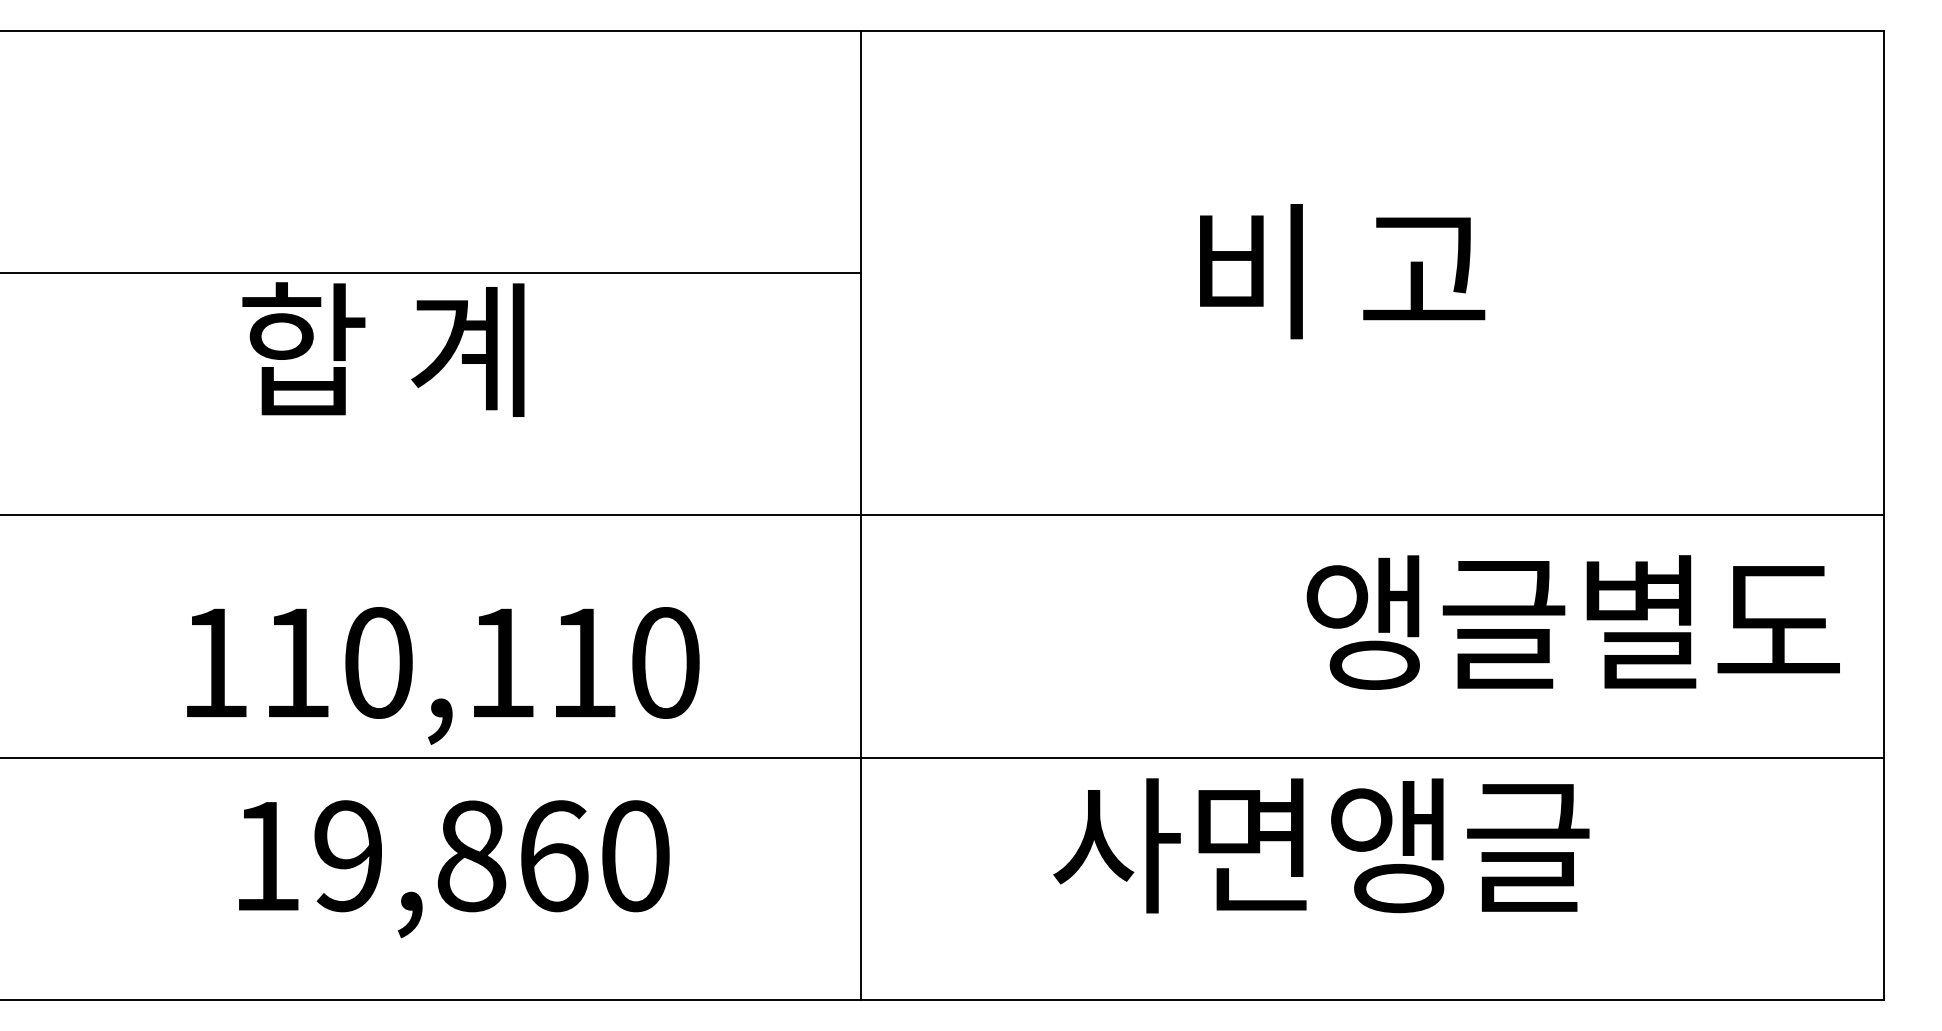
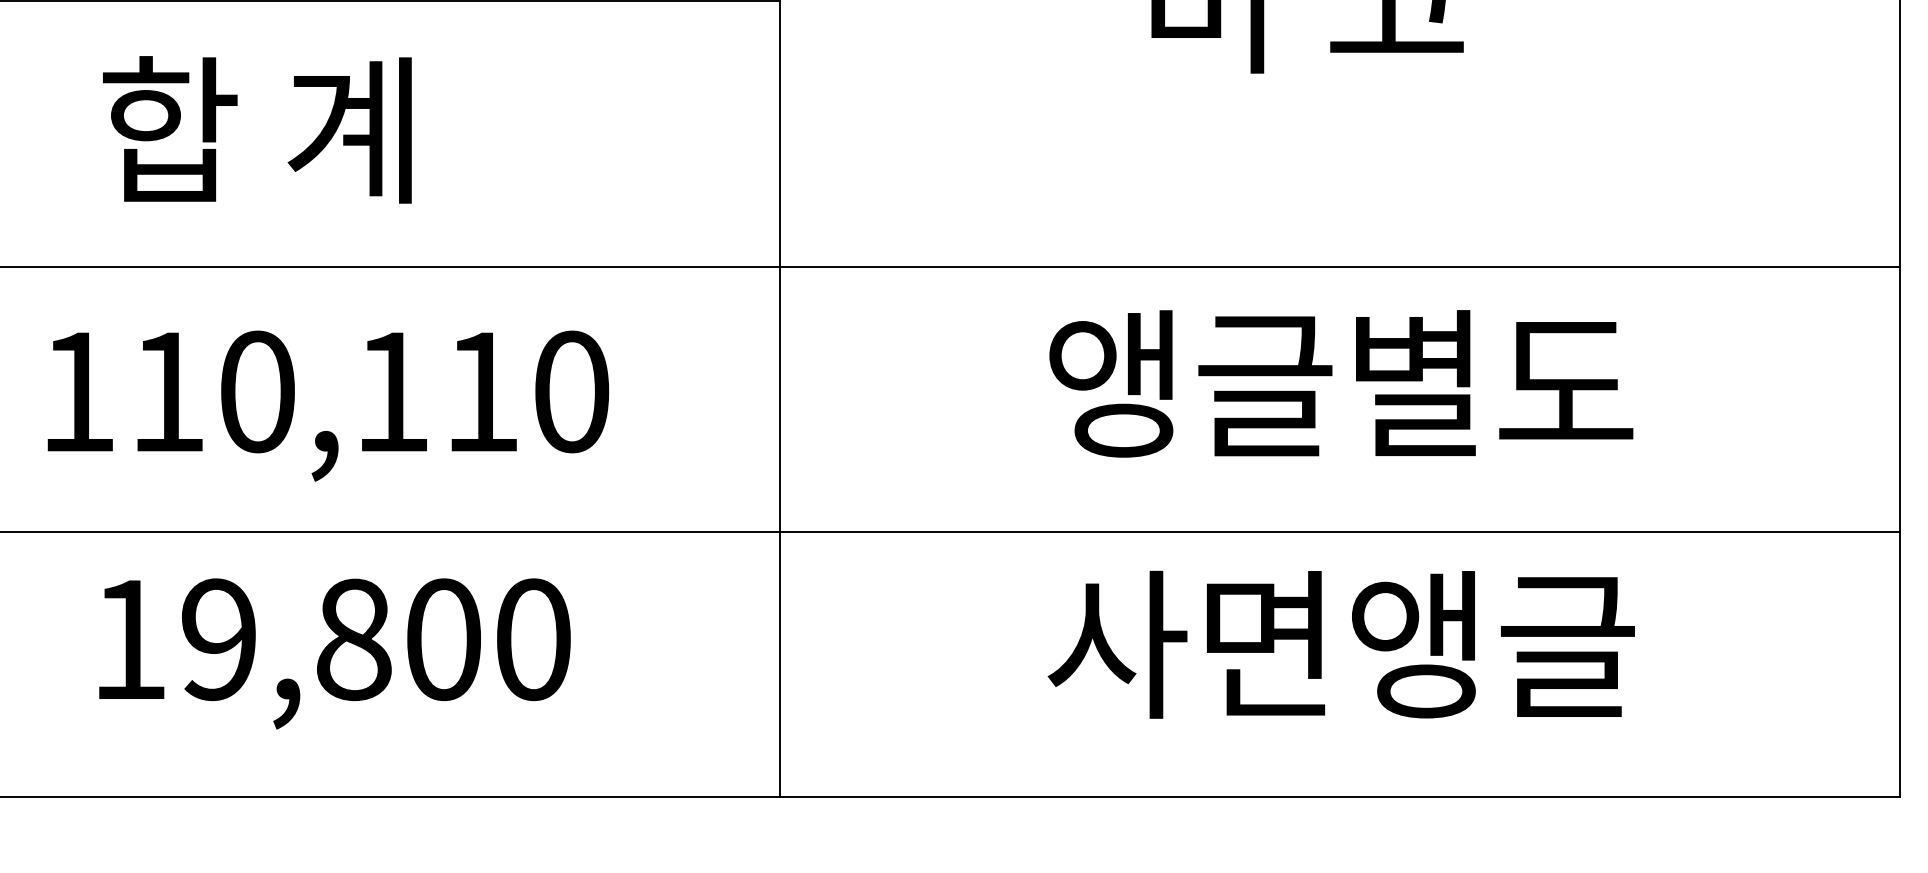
text: (383, 349) -> (257, 129), moved
text: (1572, 622) -> (1340, 383), moved
text: (443, 675) -> (328, 405), moved
text: (1321, 845) -> (1341, 644), moved
text: (554, 856) -> (444, 640), 19,860 -> 19,800

